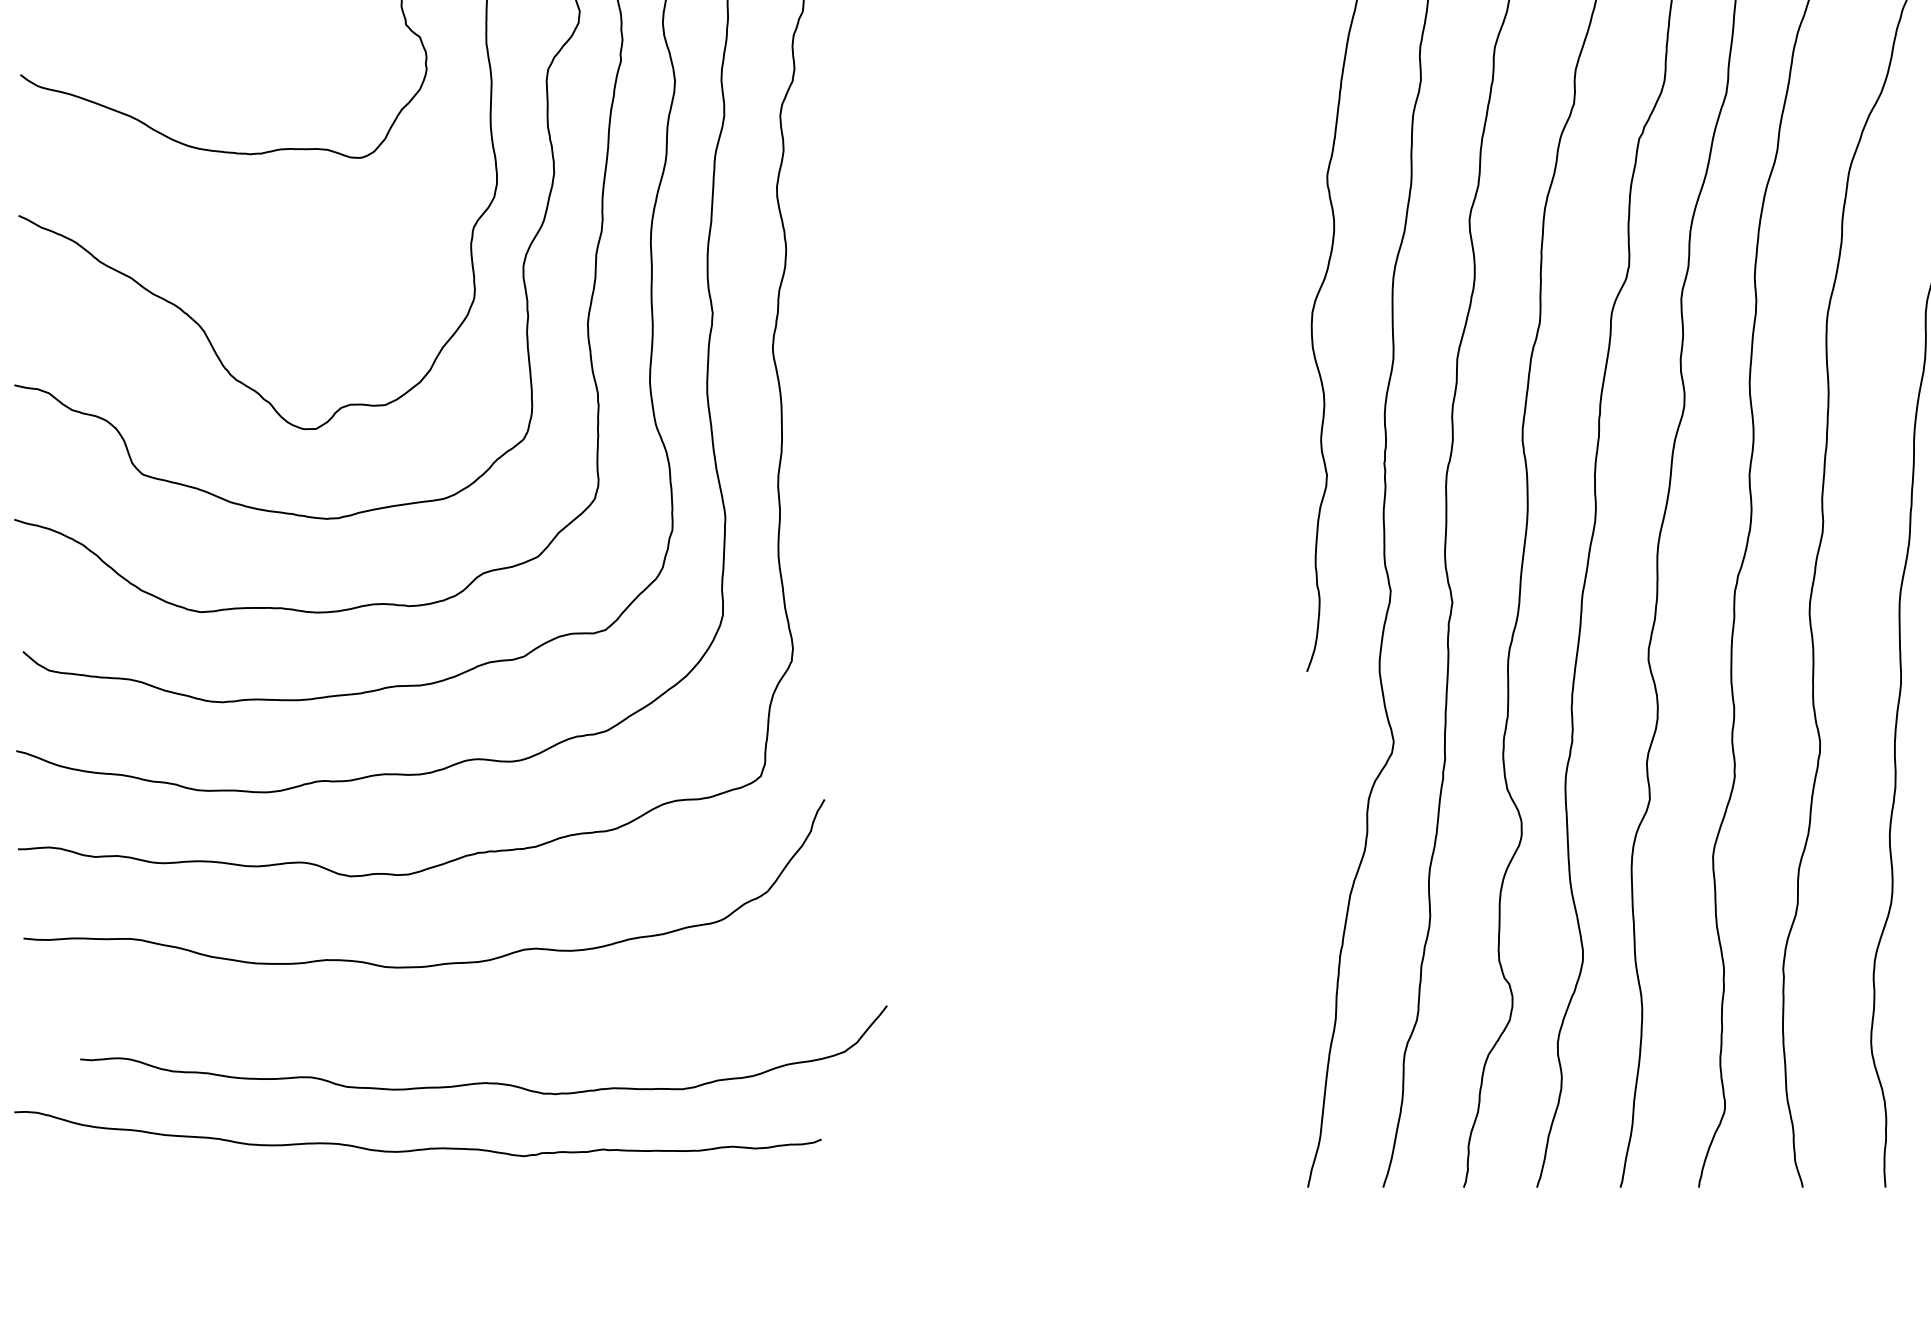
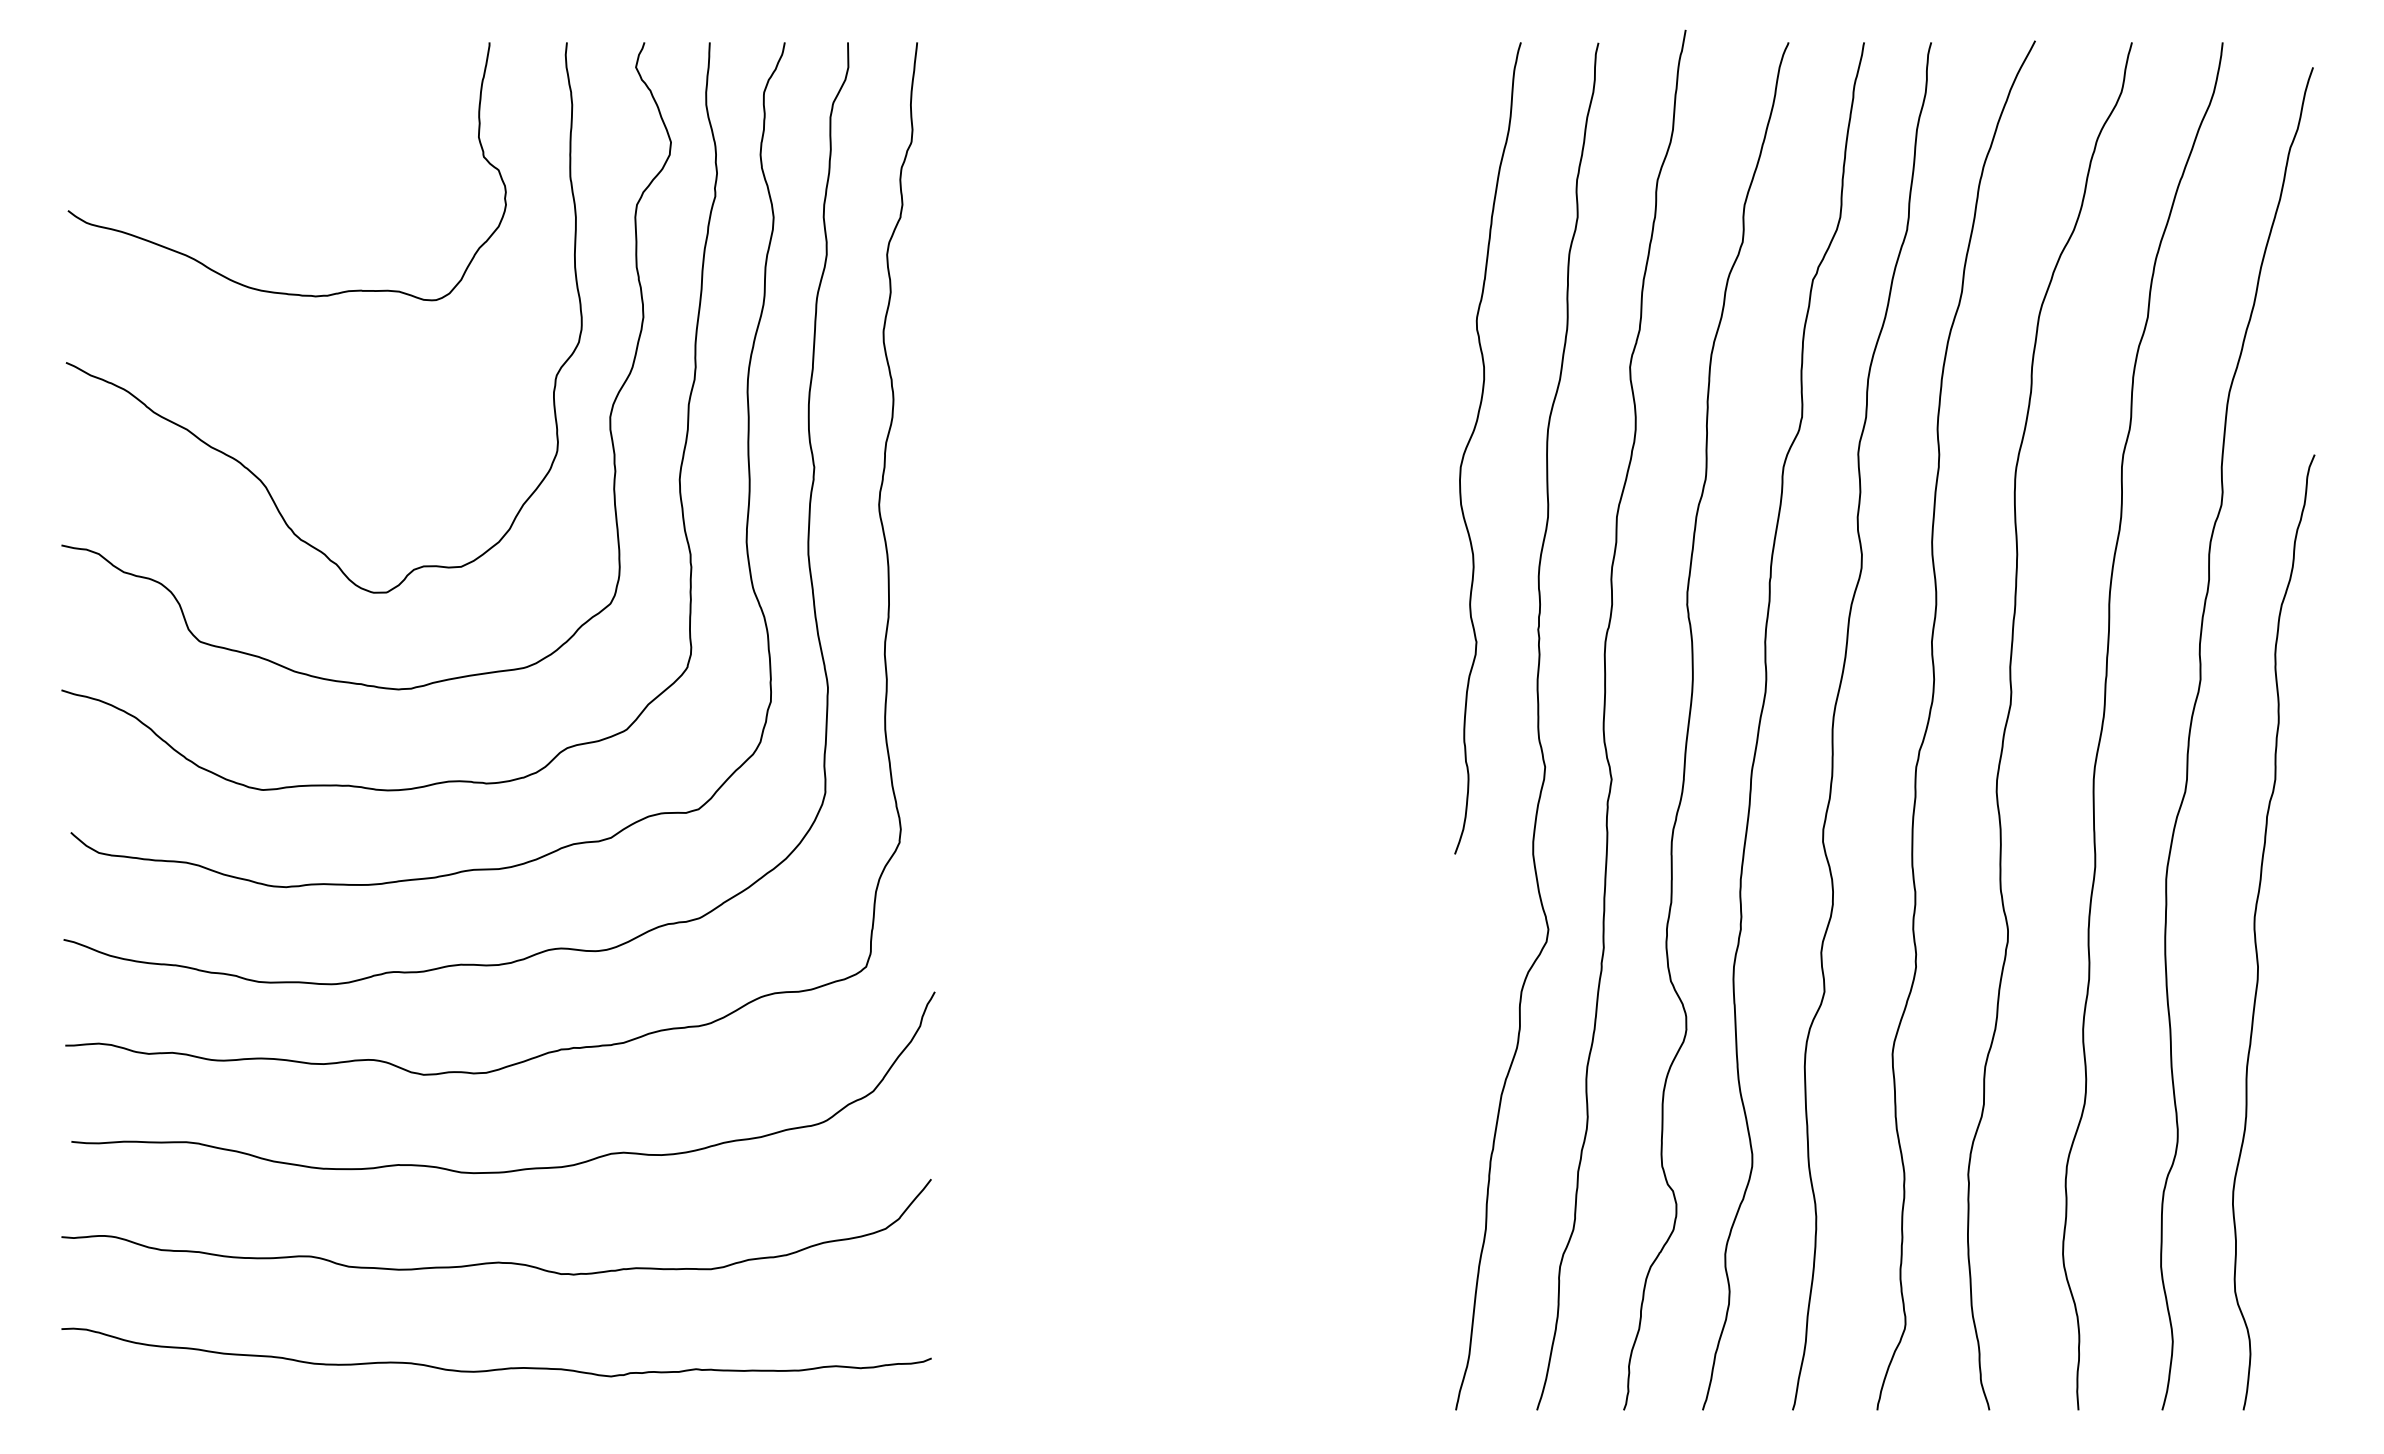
curve: (483, 1082) -> (496, 1261), moved

